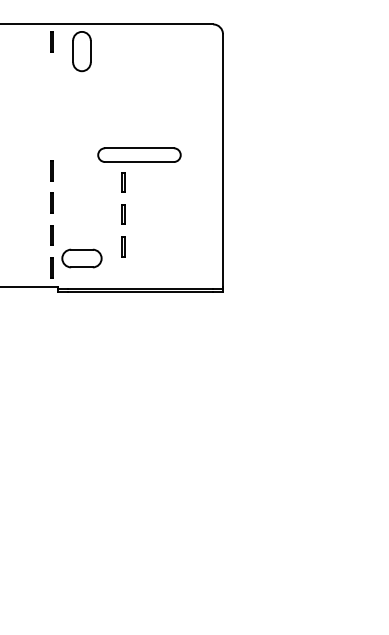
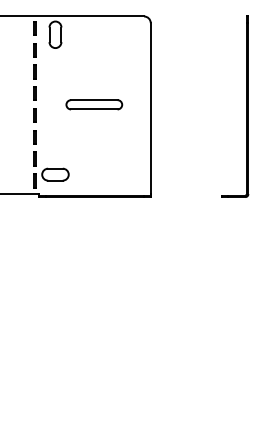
part: (364, 157) -> (246, 106), added
line: (121, 213) -> (34, 71), moved

